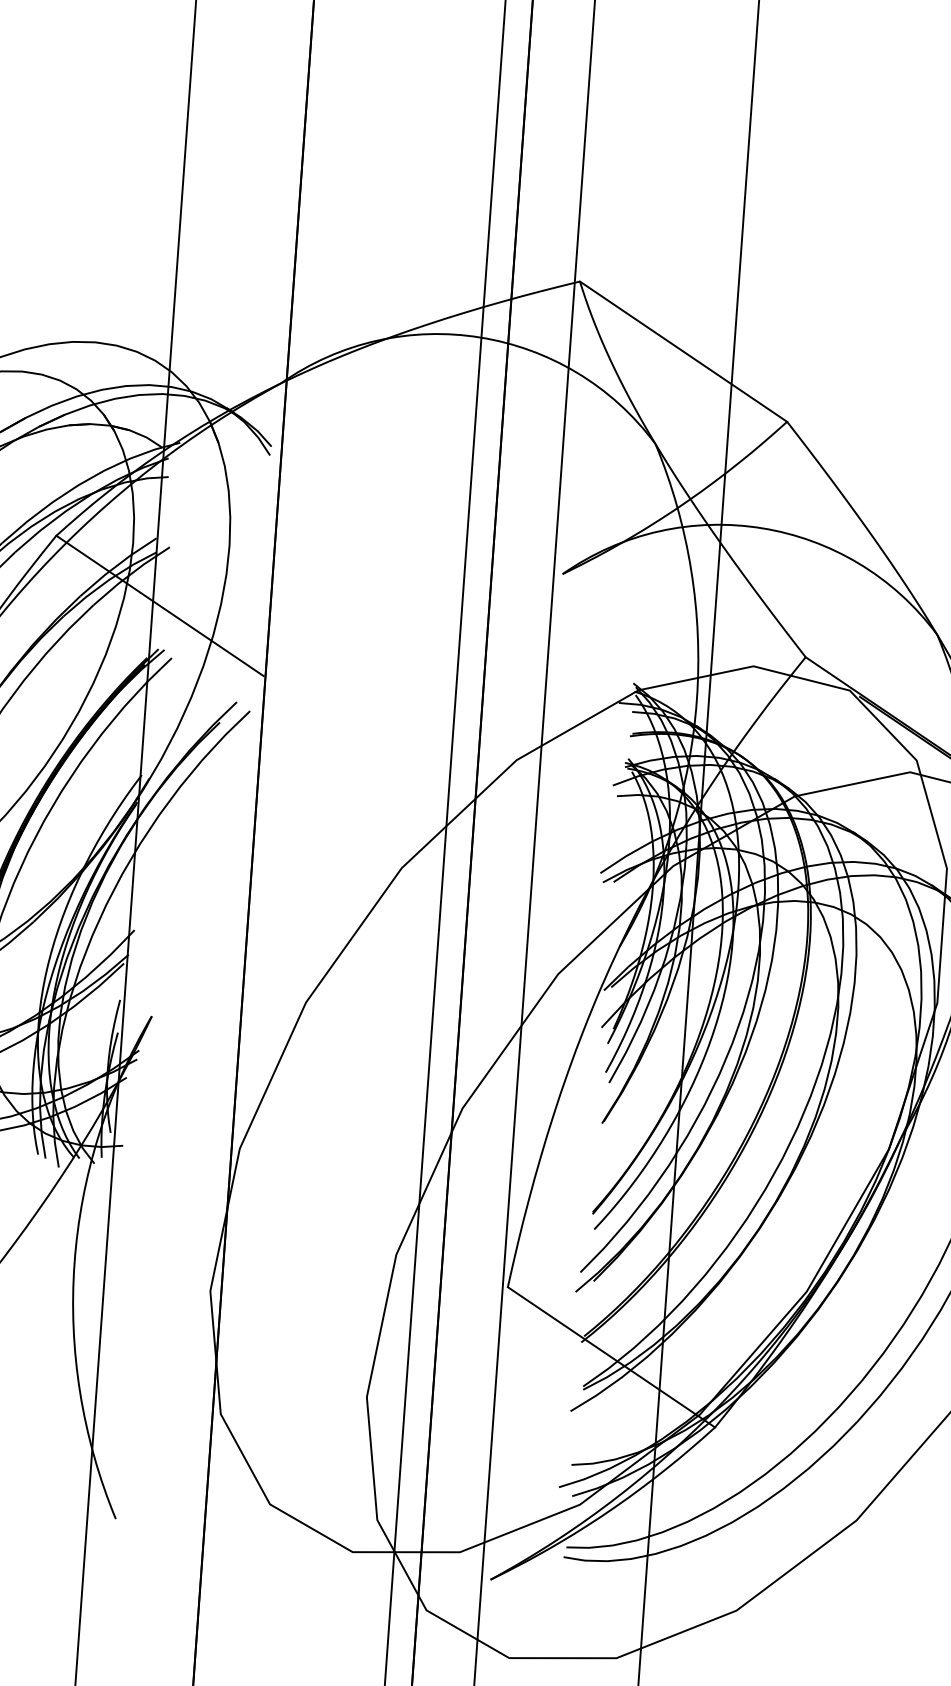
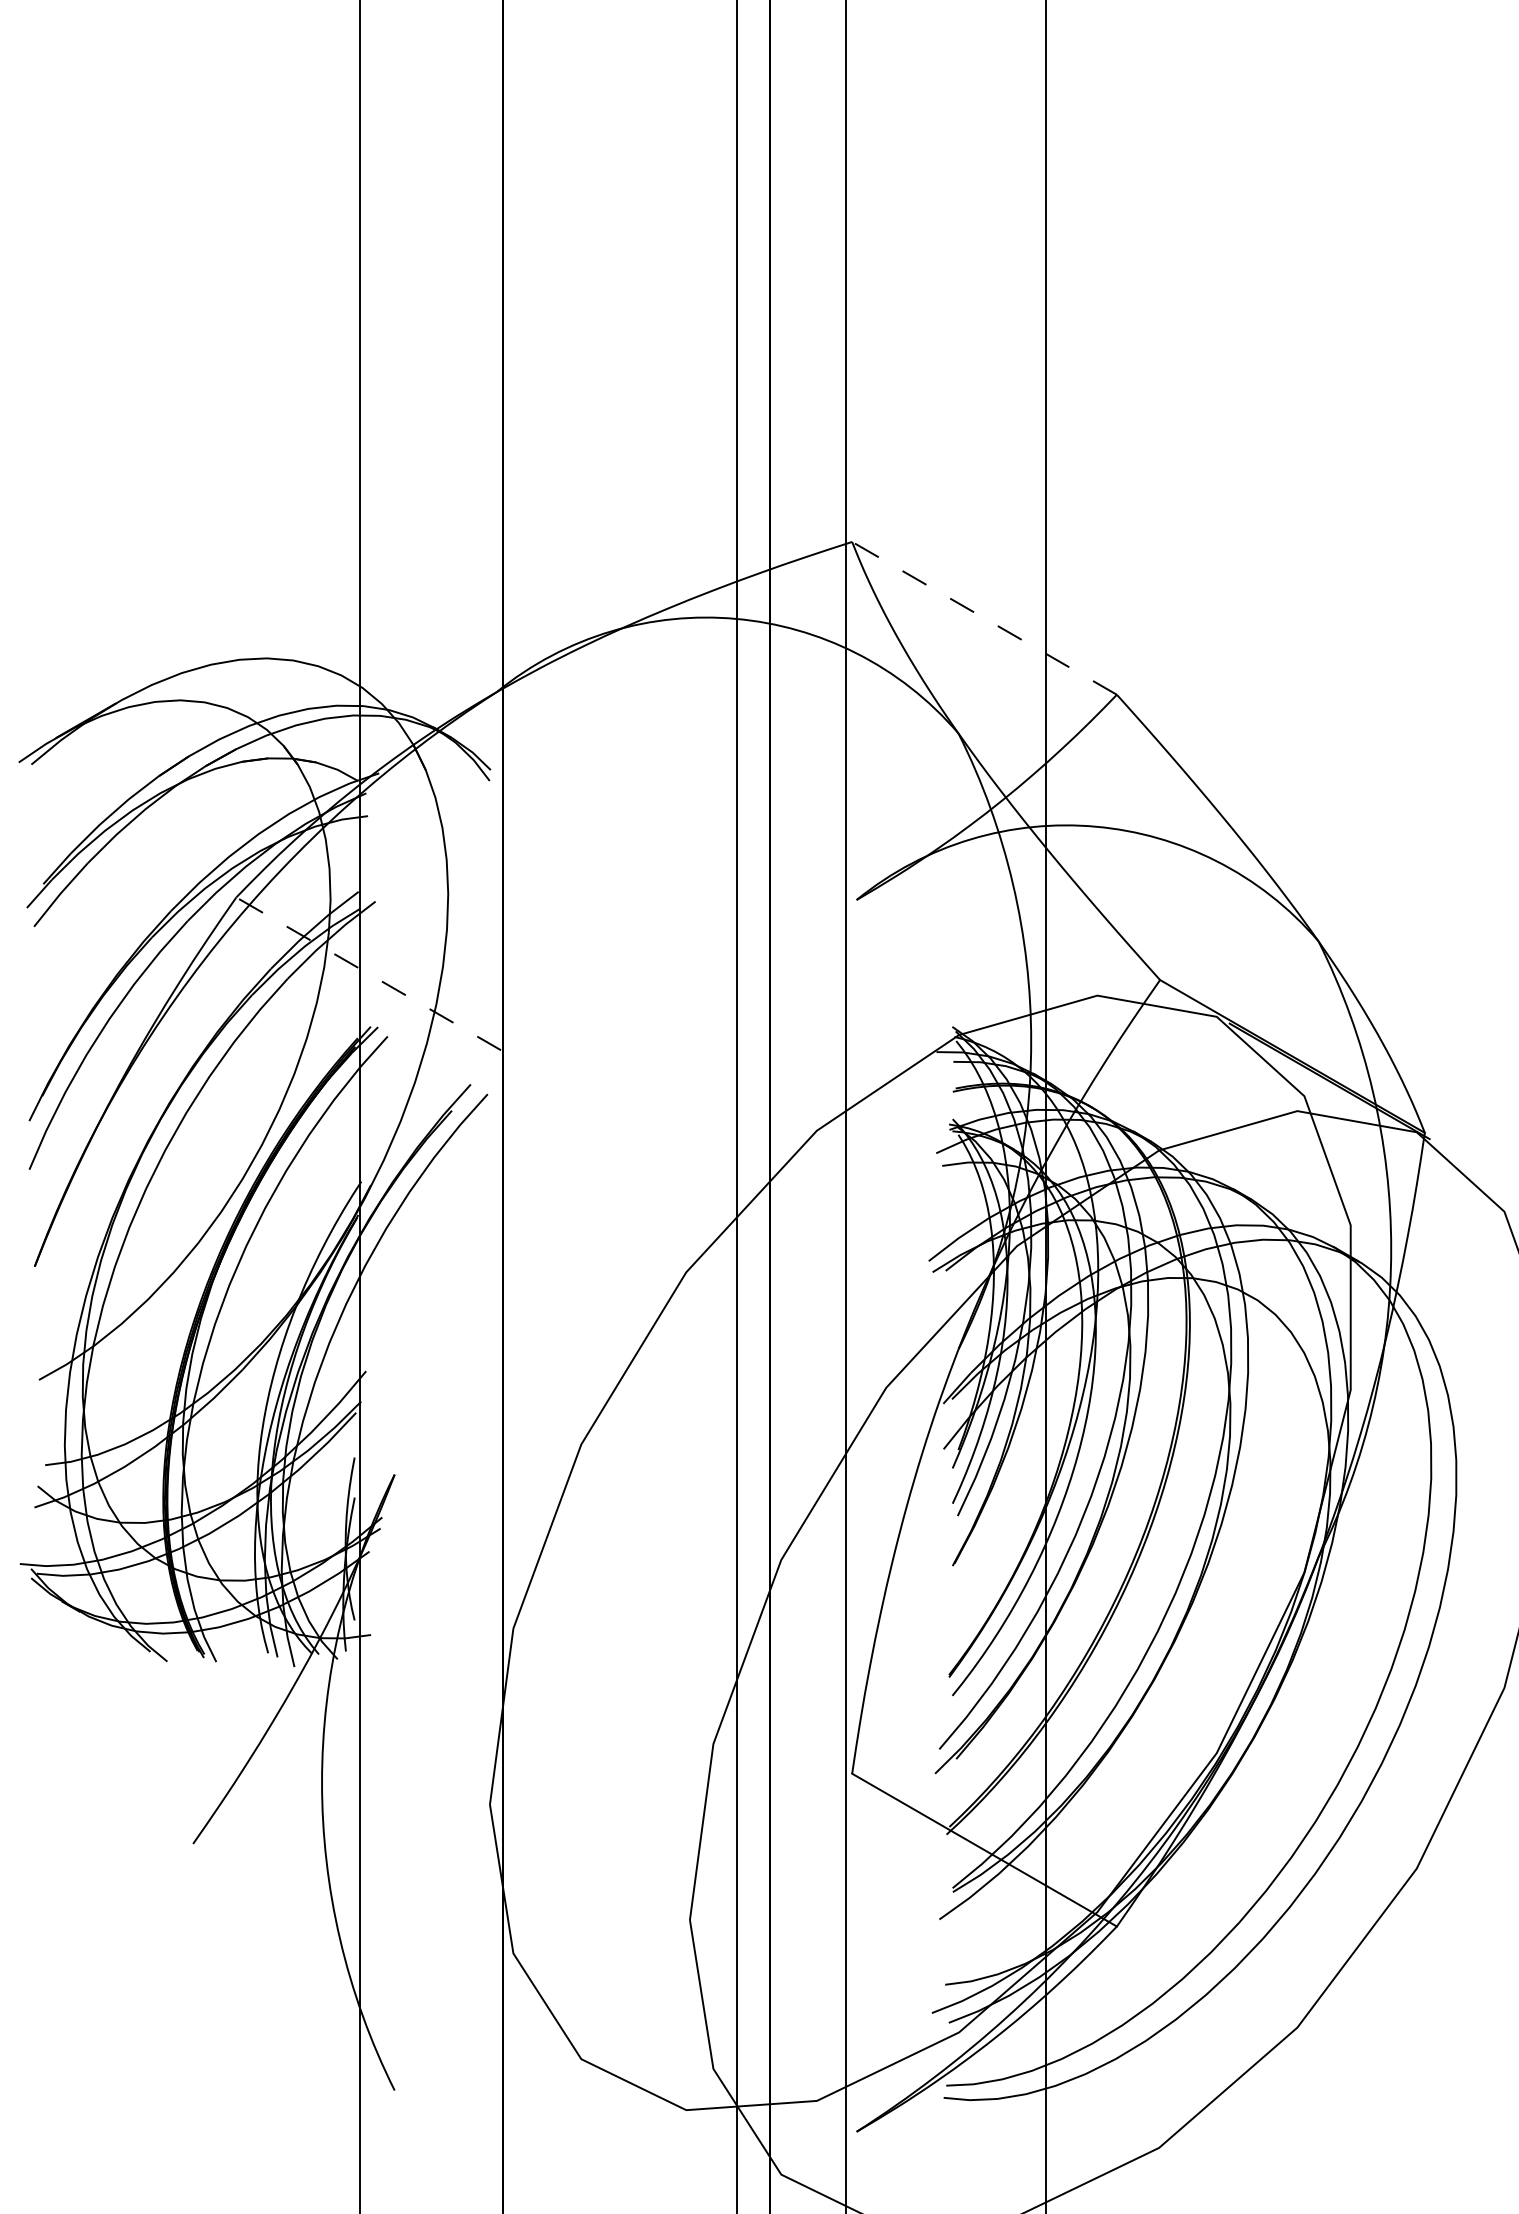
line: (683, 351) -> (984, 618), solid -> dashed
line: (159, 605) -> (368, 973), solid -> dashed

